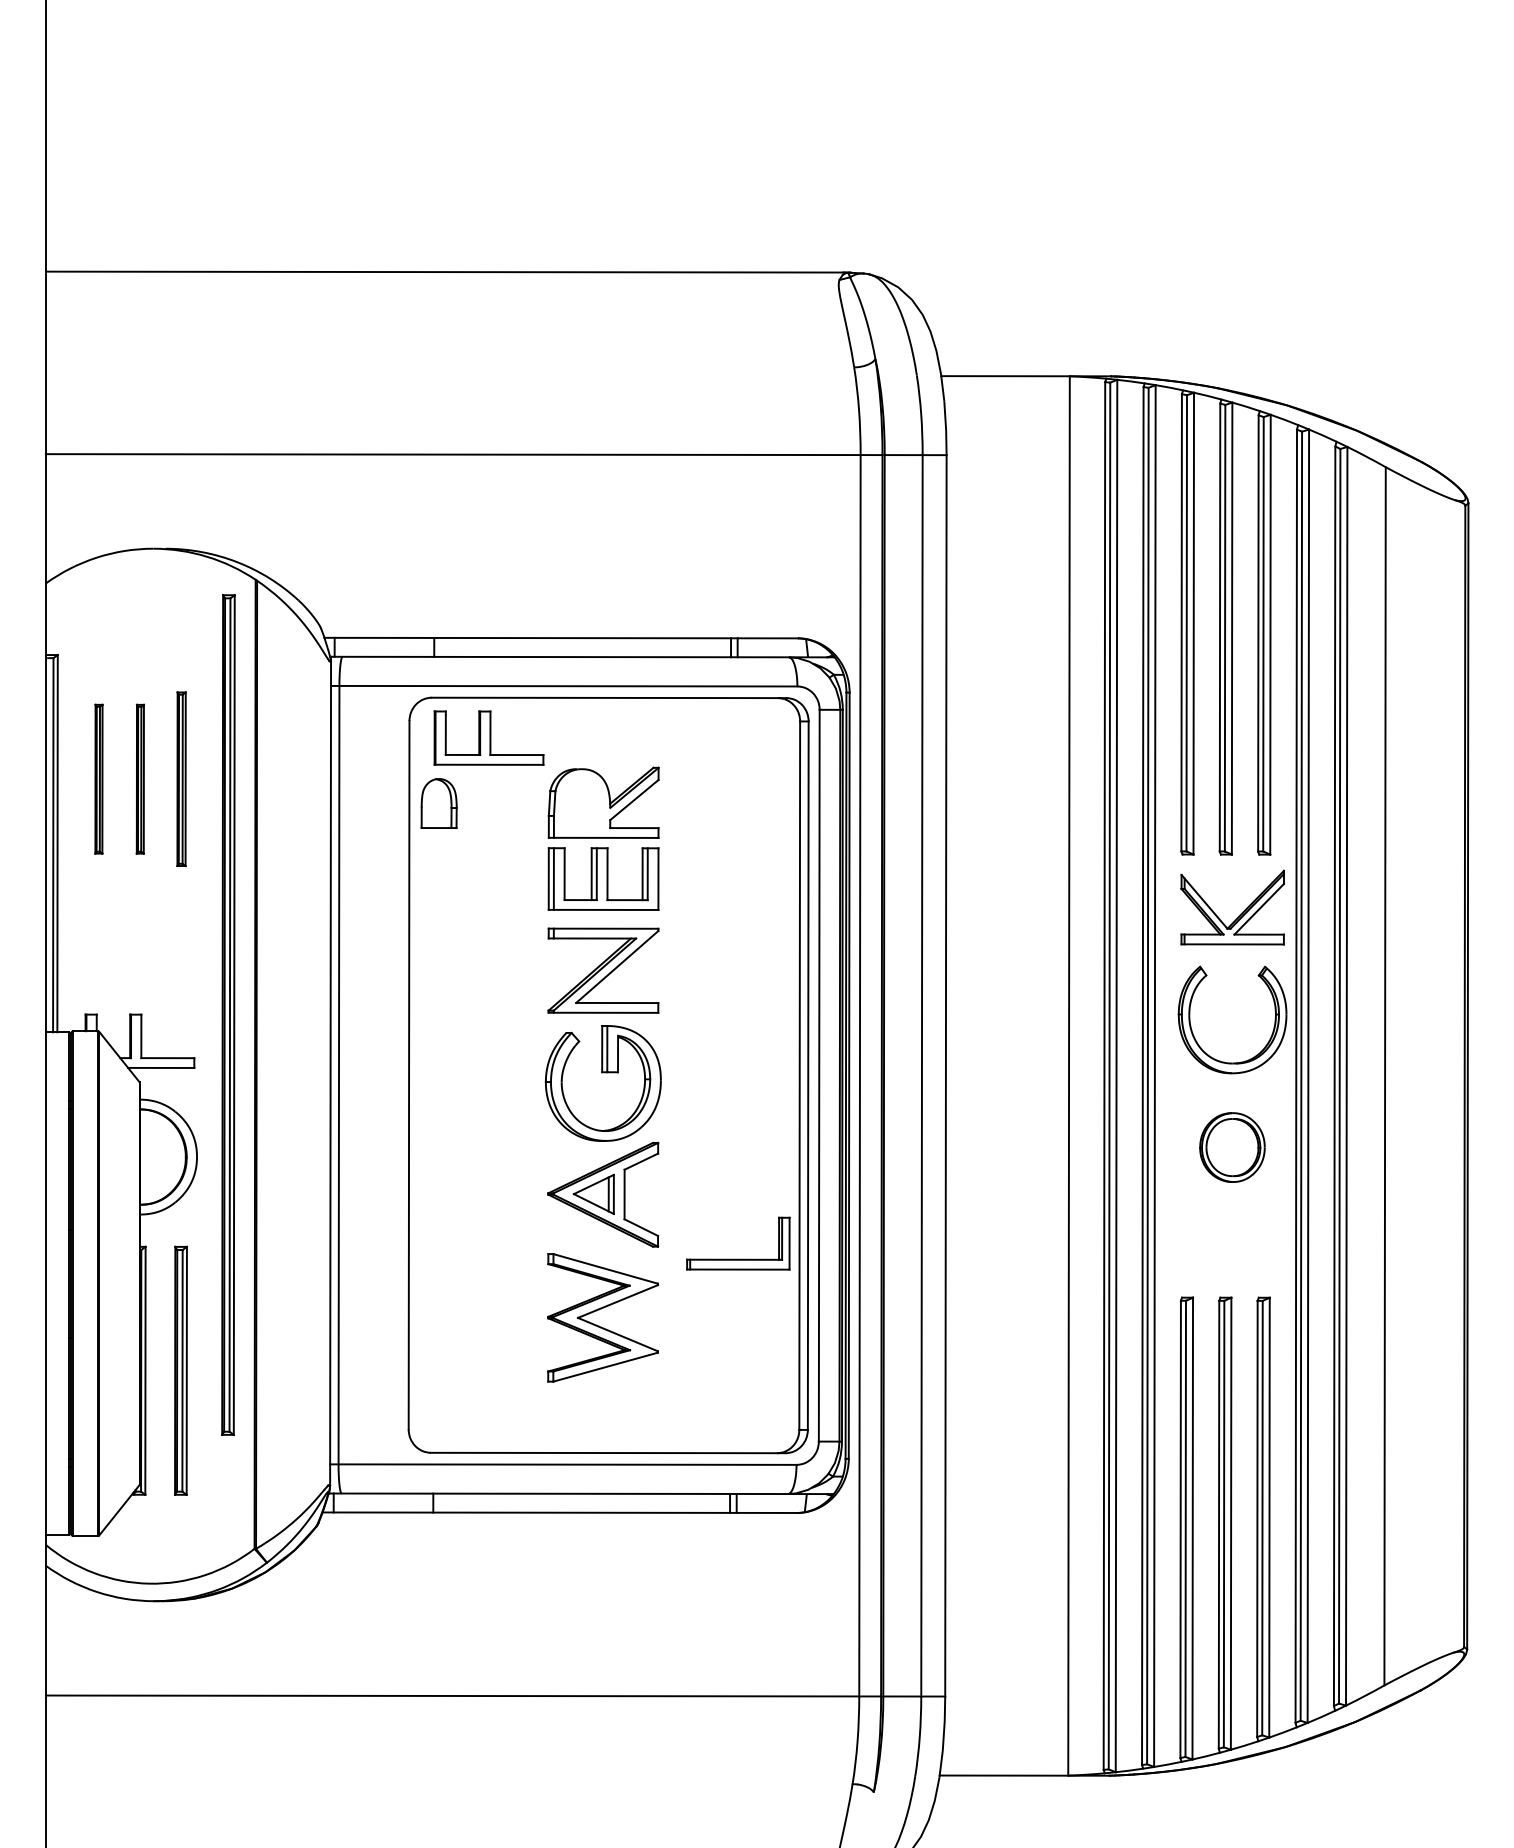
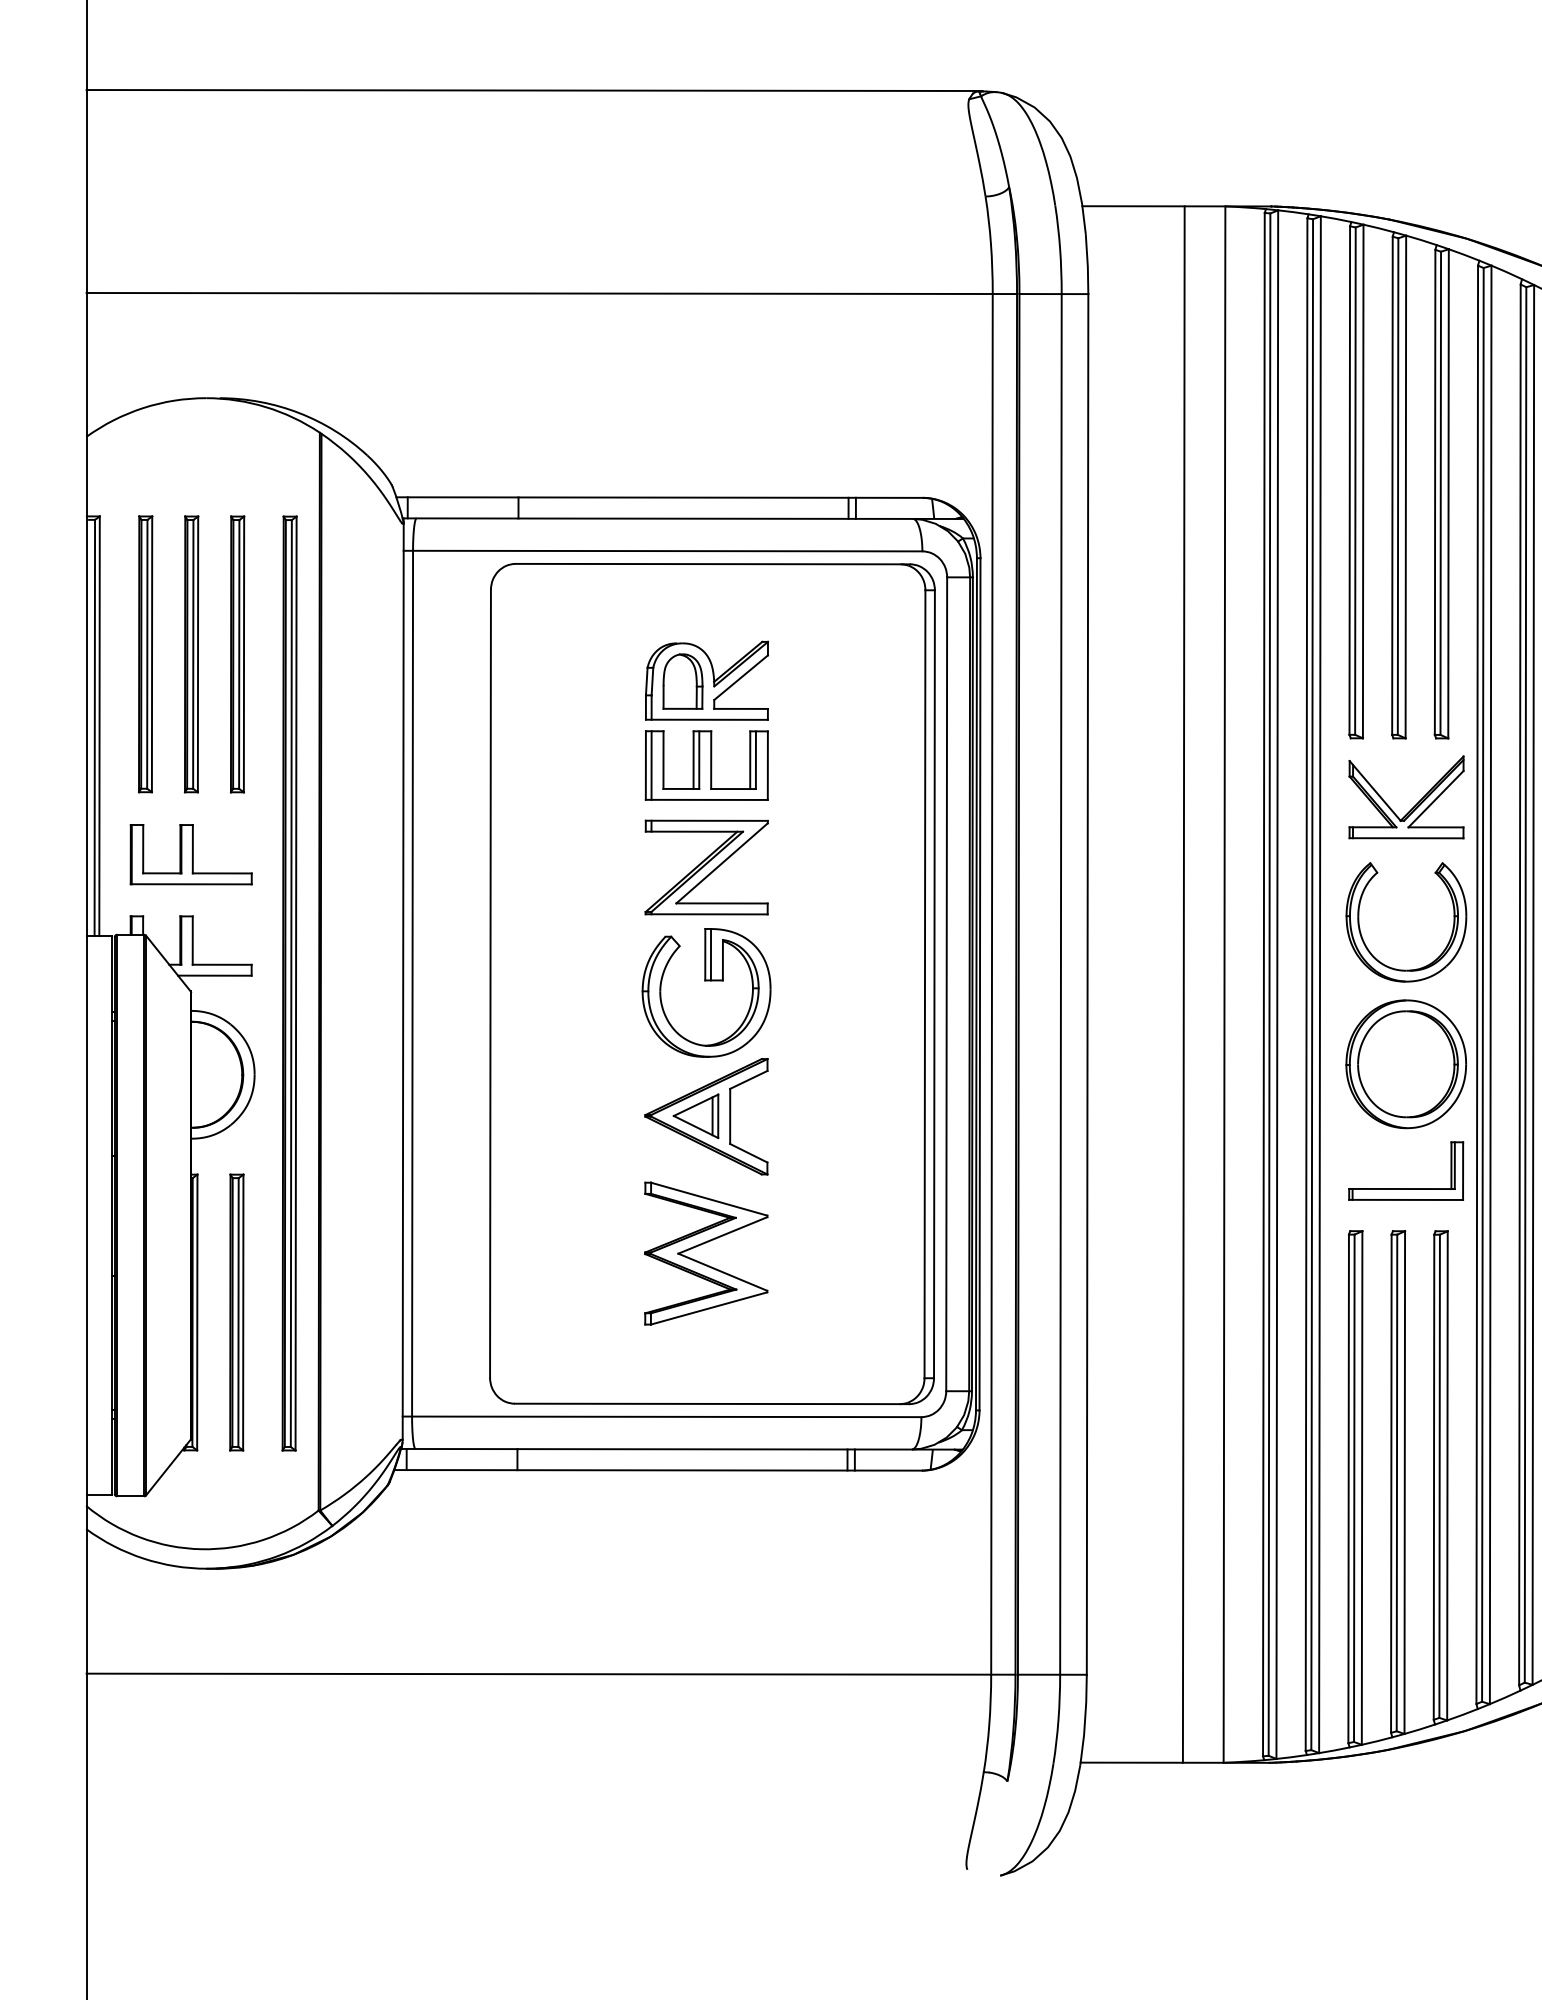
part: (488, 737) -> (190, 853), moved
part: (98, 779) -> (145, 654), size x1.67
part: (140, 779) -> (191, 654), size x1.67
part: (181, 779) -> (237, 654), size x1.43
part: (438, 803) -> (682, 681), moved
part: (228, 1014) -> (289, 982), moved
line: (1032, 1075) -> (1183, 984), added
part: (1232, 1147) -> (1406, 1064), size x1.67
part: (738, 1258) -> (1406, 1187), moved

